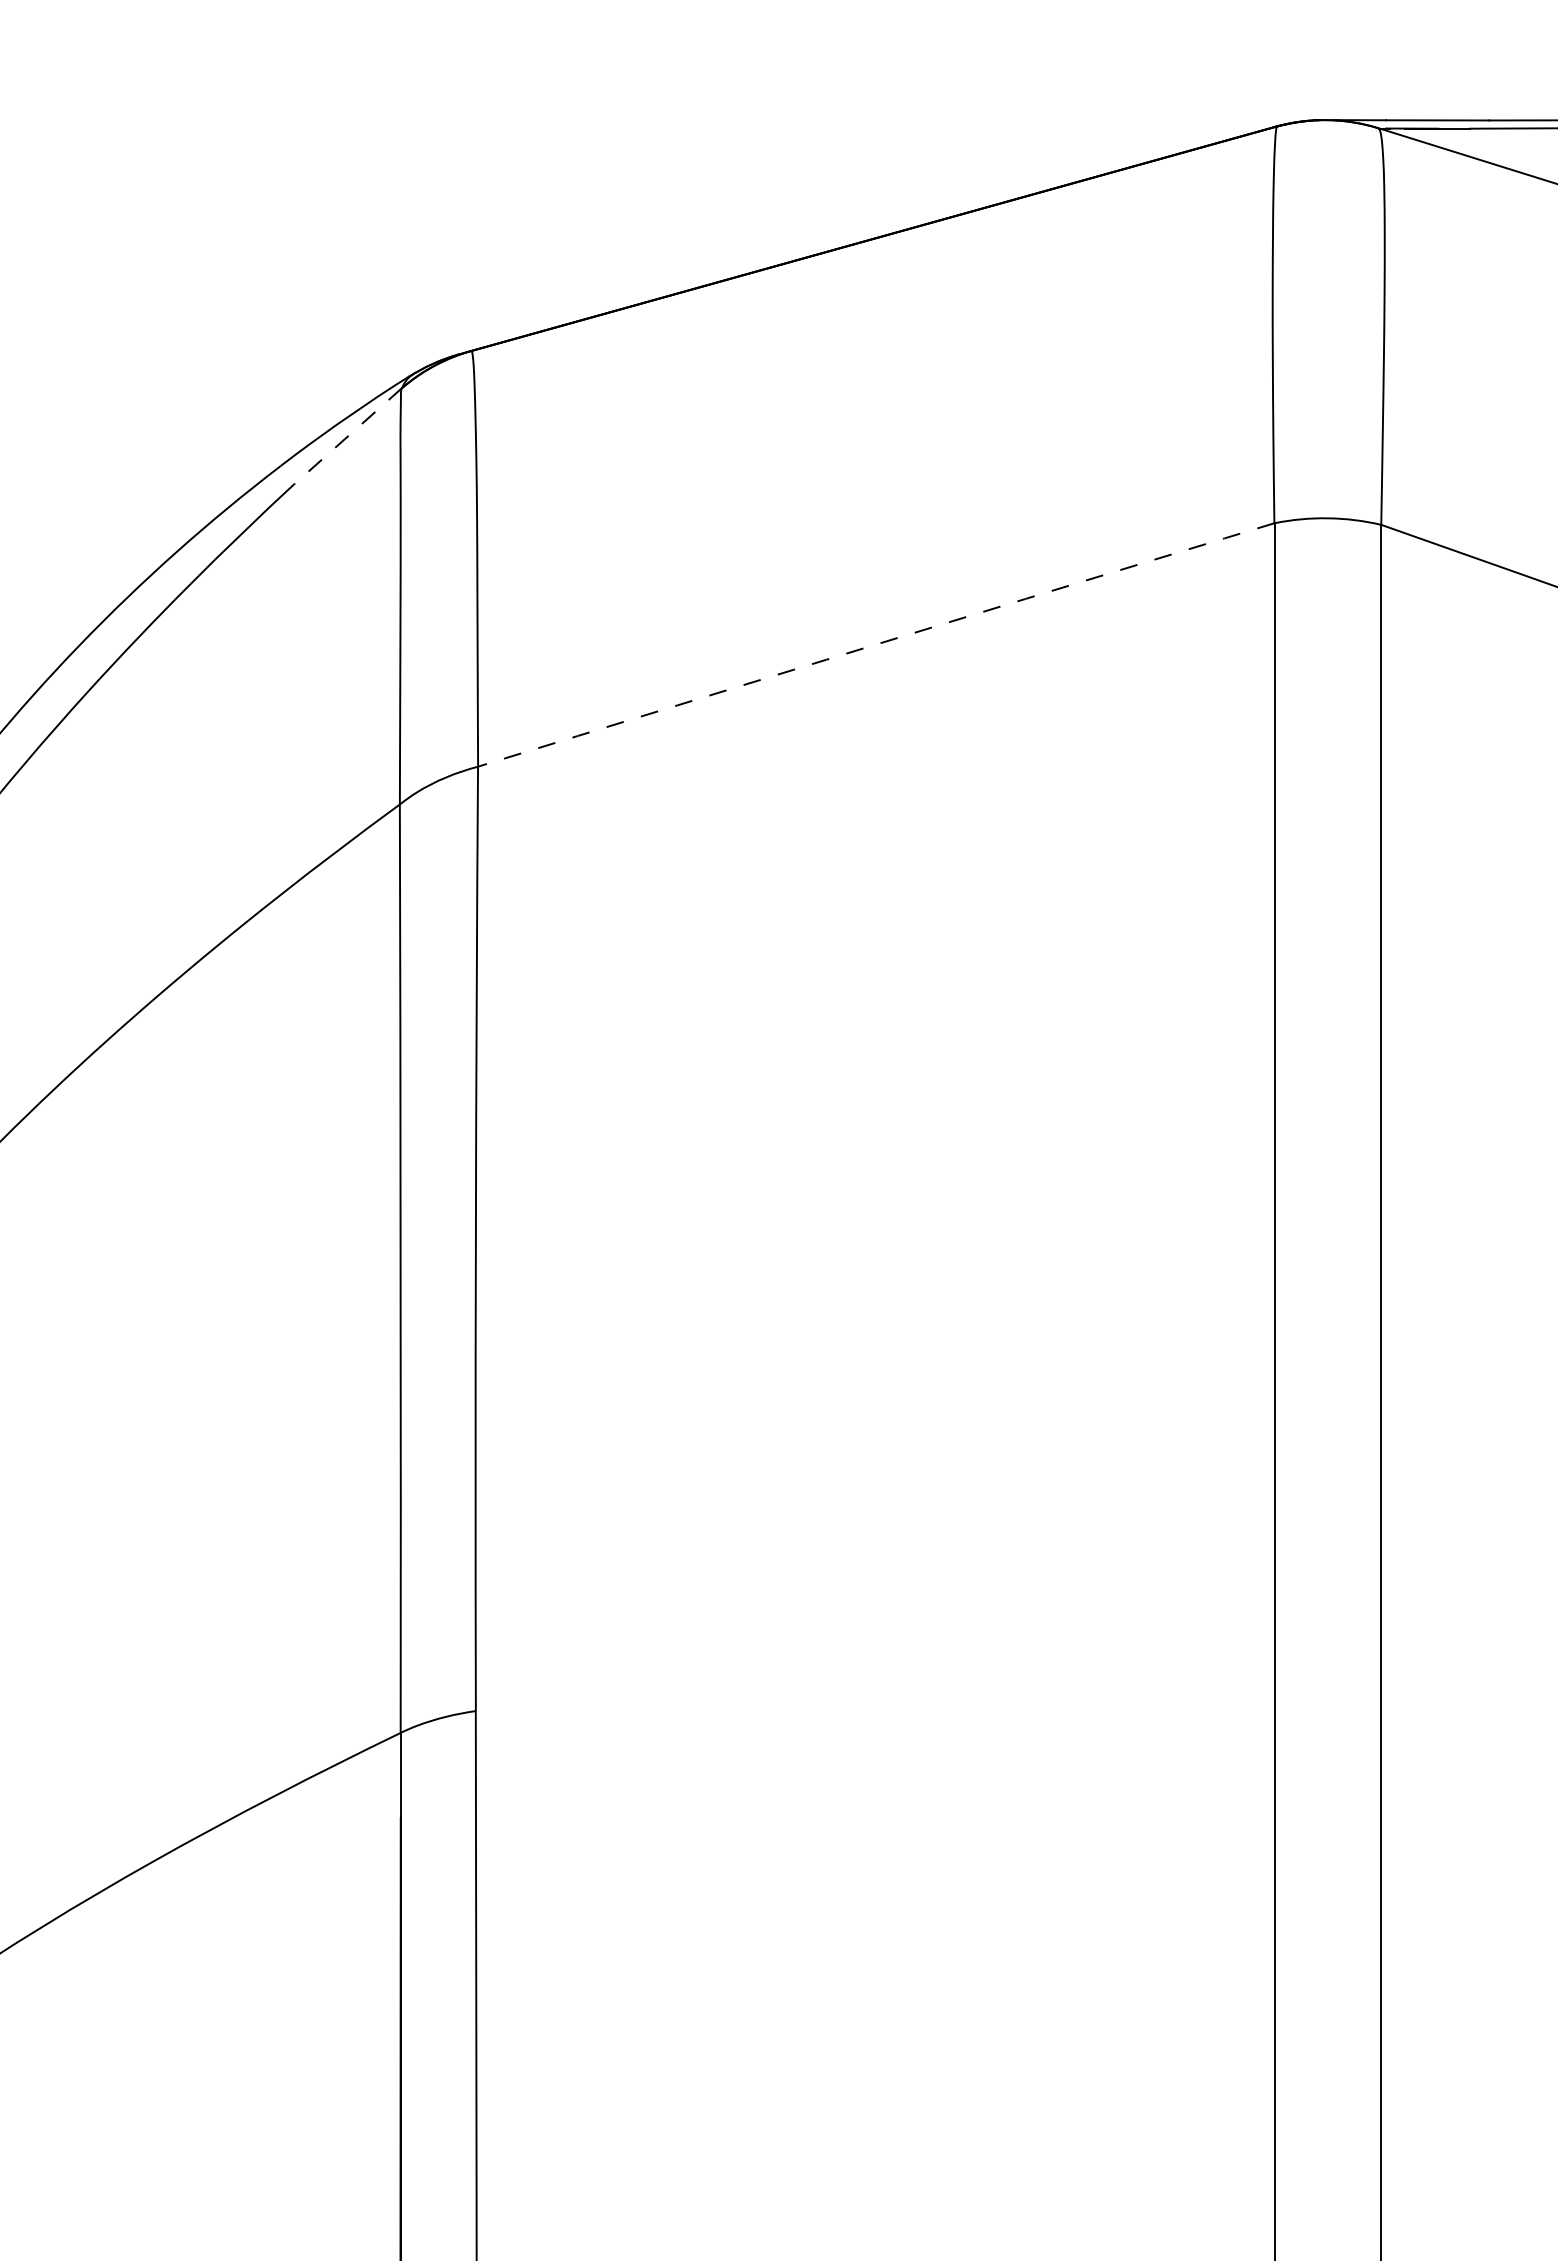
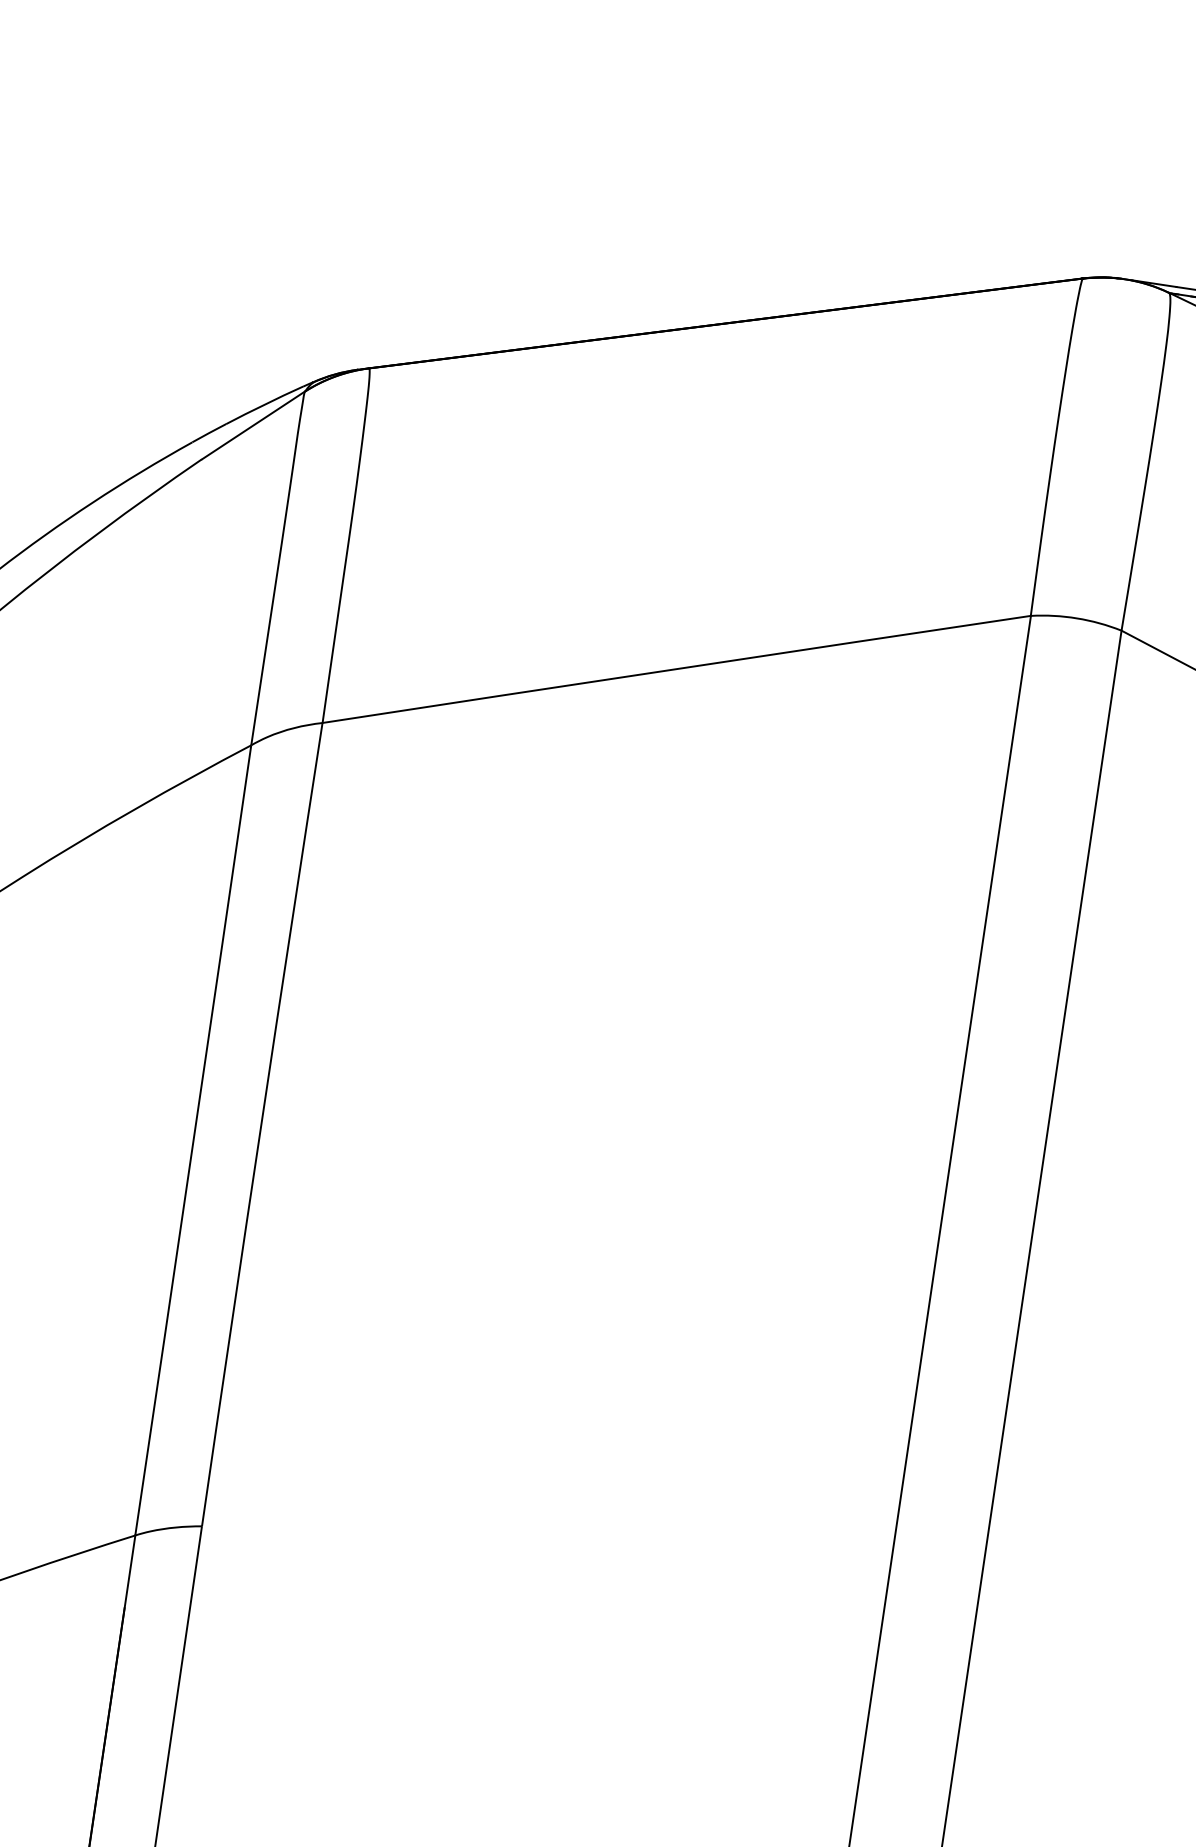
line: (347, 436) -> (252, 425), dashed -> solid
arc: (876, 644) -> (676, 669), dashed -> solid

